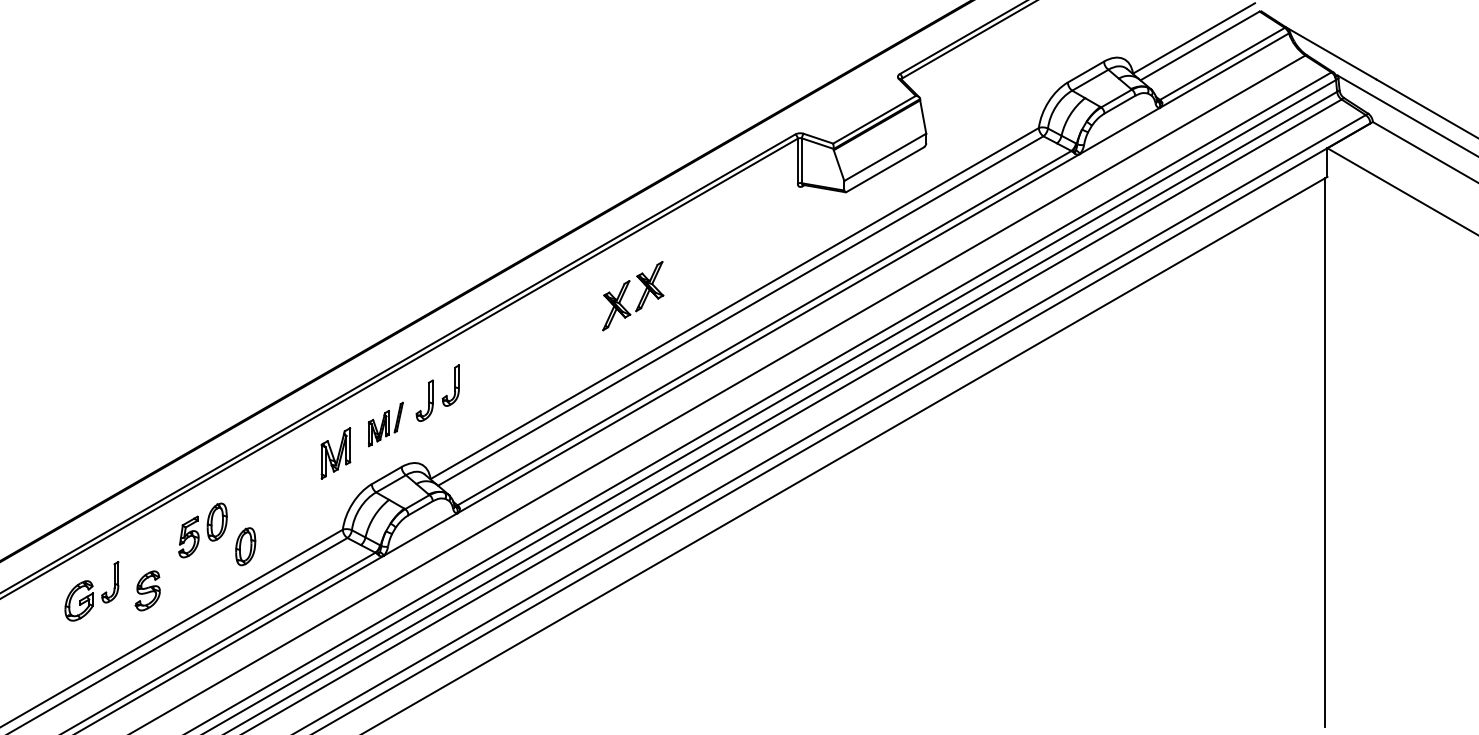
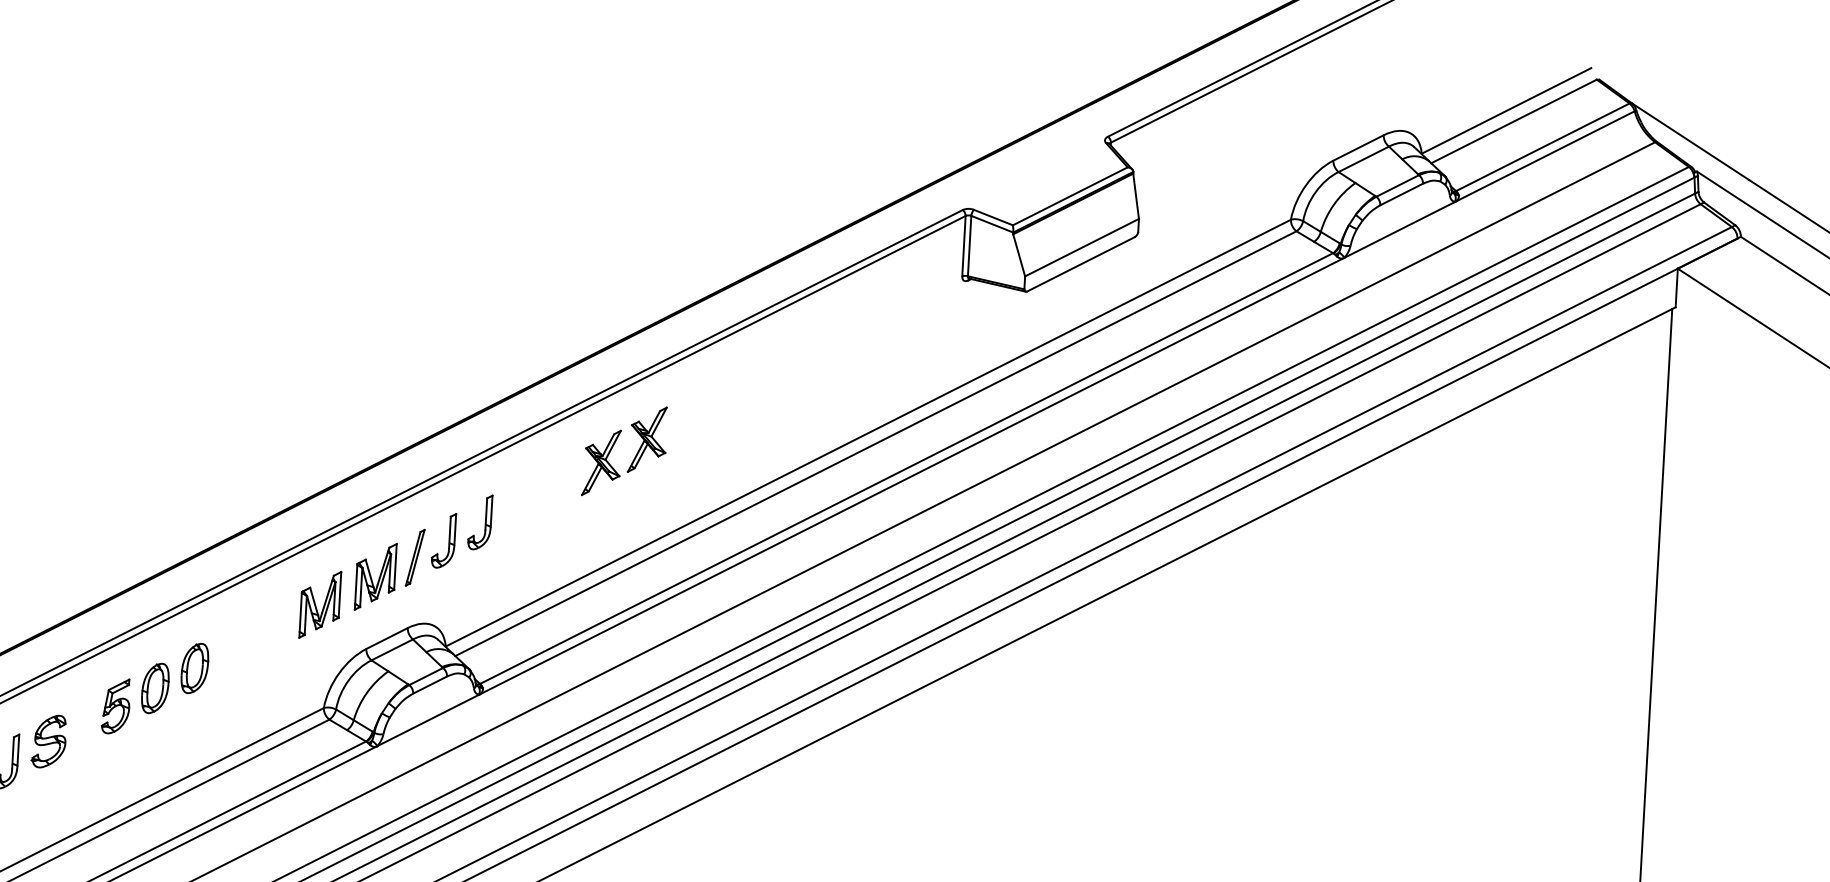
part: (640, 299) -> (634, 456), moved
part: (385, 424) -> (389, 569), size x1.43
part: (245, 546) -> (194, 668), moved
part: (147, 590) -> (48, 741), moved

